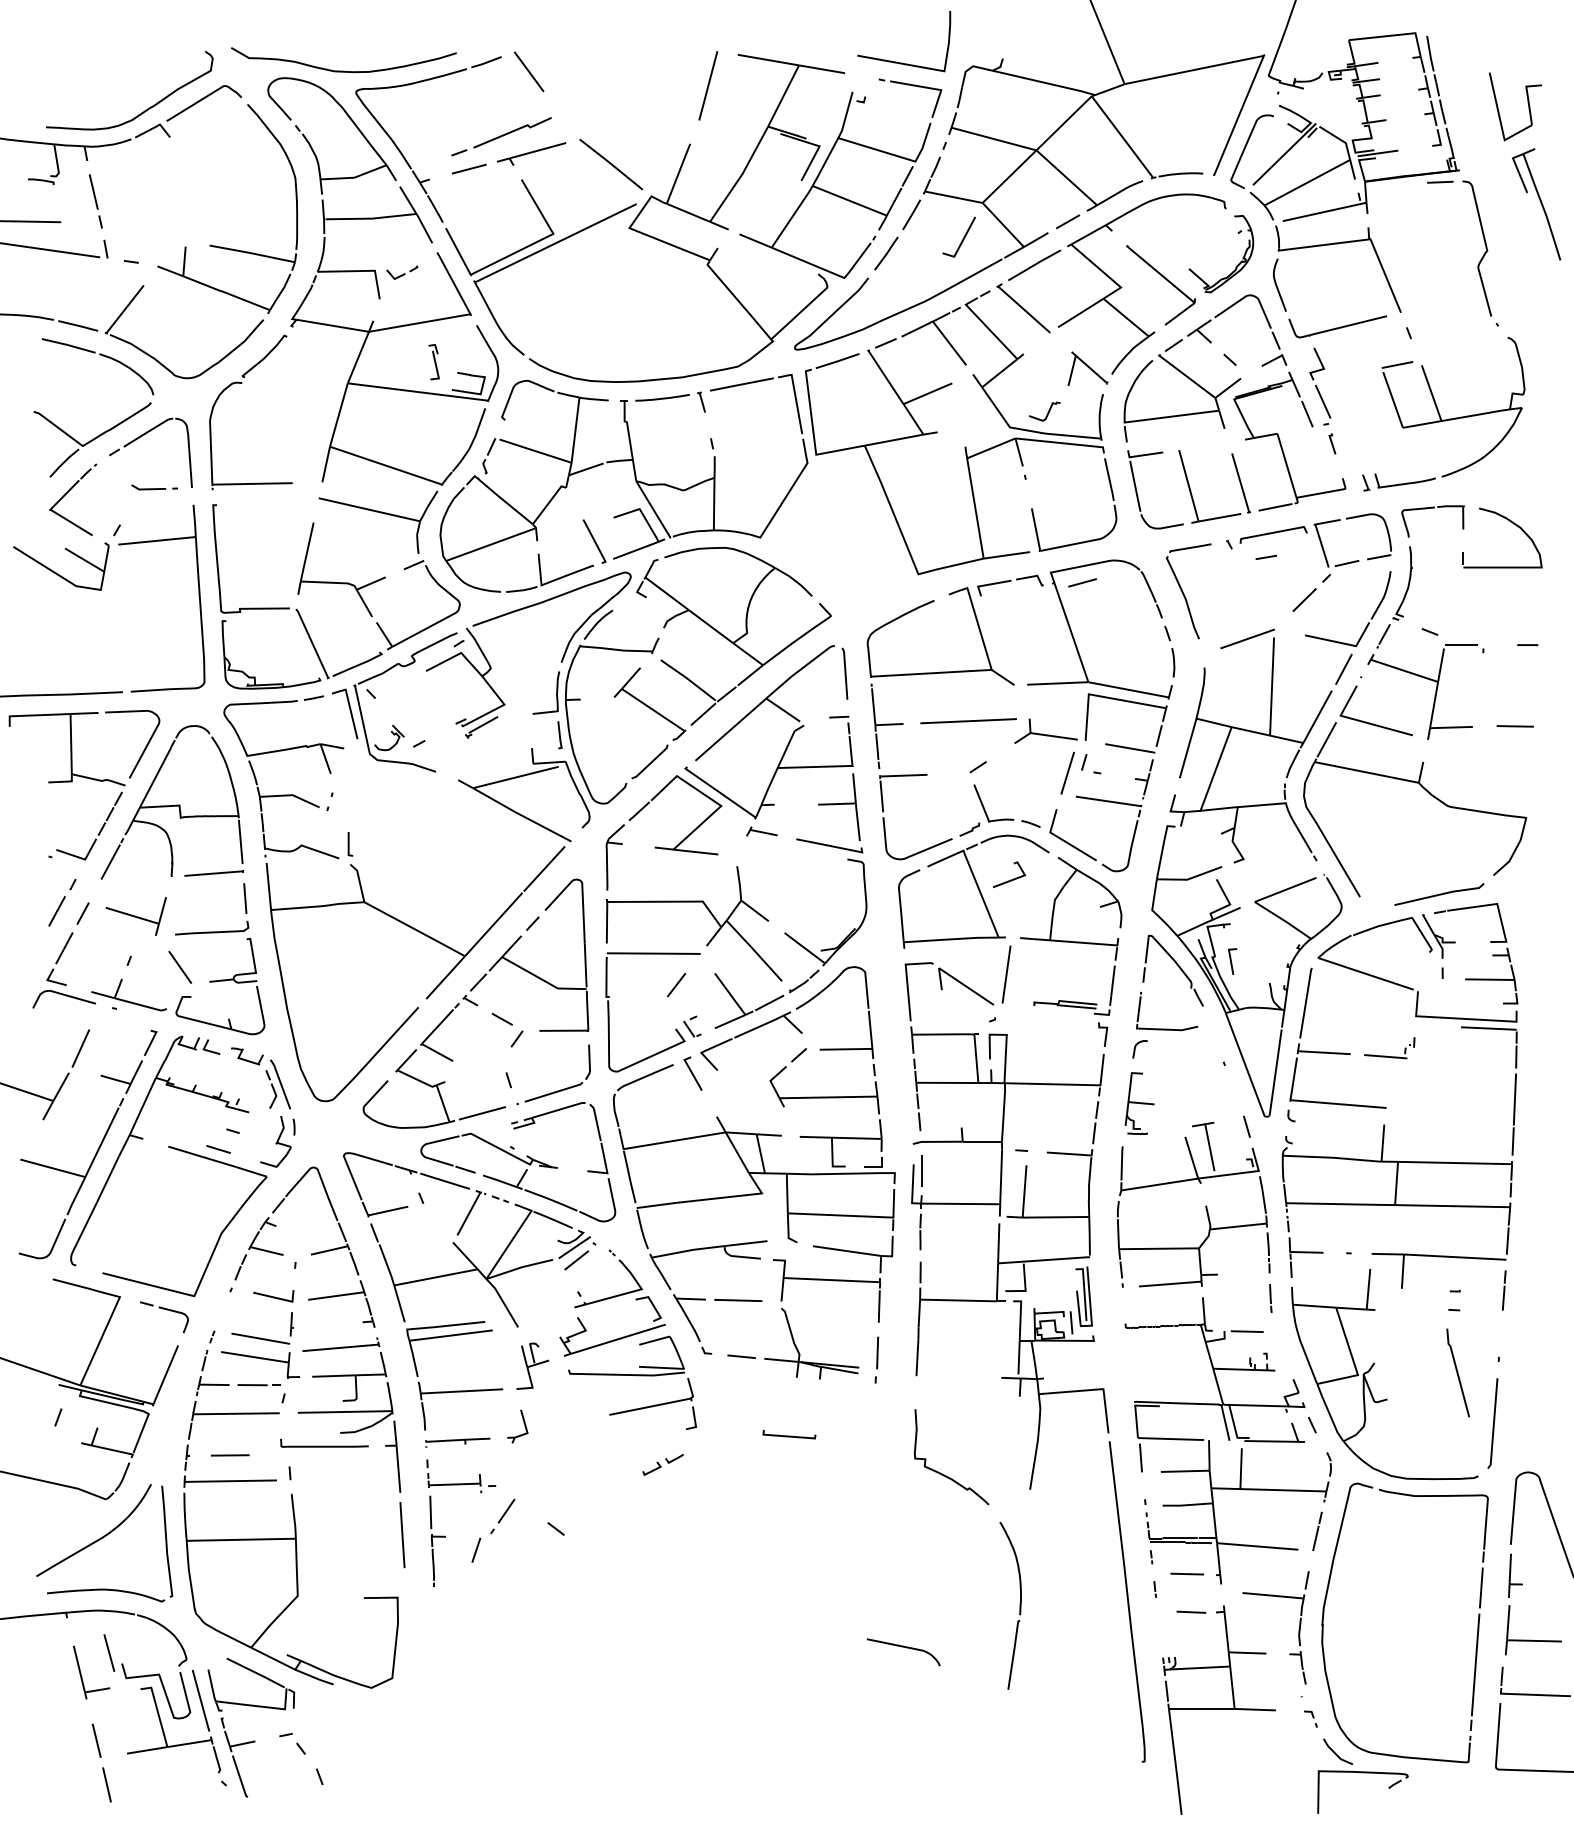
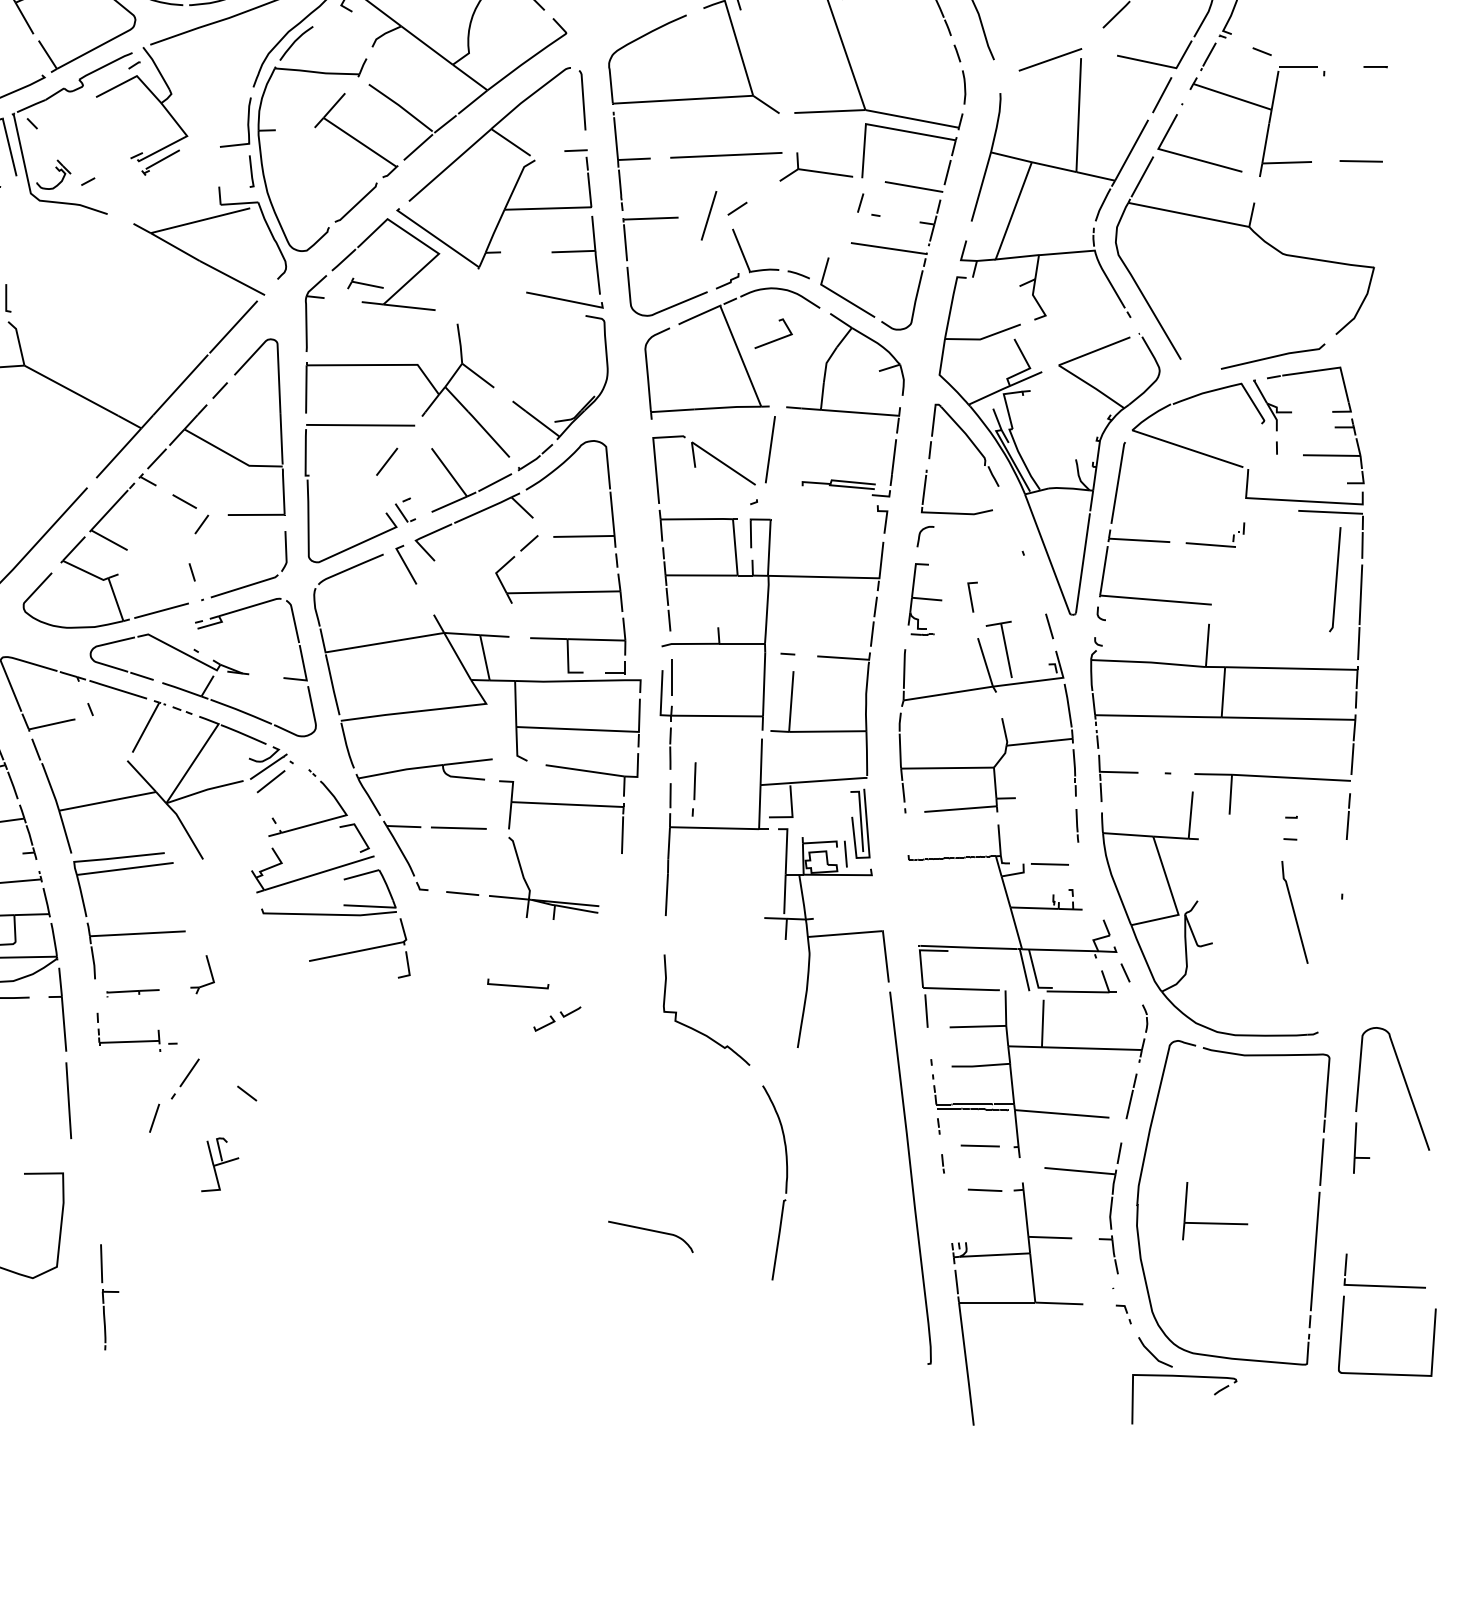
line: (1067, 772) -> (708, 214), moved
part: (761, 831) -> (364, 283), moved
line: (1231, 961) -> (971, 597), moved
part: (876, 1359) -> (693, 788), moved
part: (532, 1365) -> (219, 1163), moved
line: (1493, 1423) -> (1335, 579), moved
part: (457, 1442) -> (132, 993), size x0.7
part: (662, 1464) -> (556, 1018), moved
part: (437, 1540) -> (109, 1296), moved
part: (1531, 1639) -> (1212, 1221), moved

